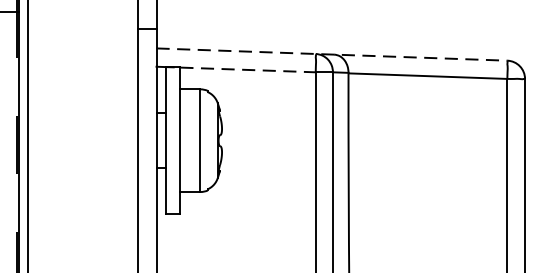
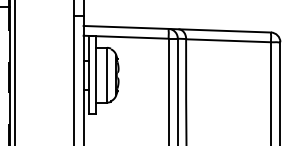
line: (332, 55) -> (177, 29), dashed -> solid
line: (248, 70) -> (132, 37), dashed -> solid

